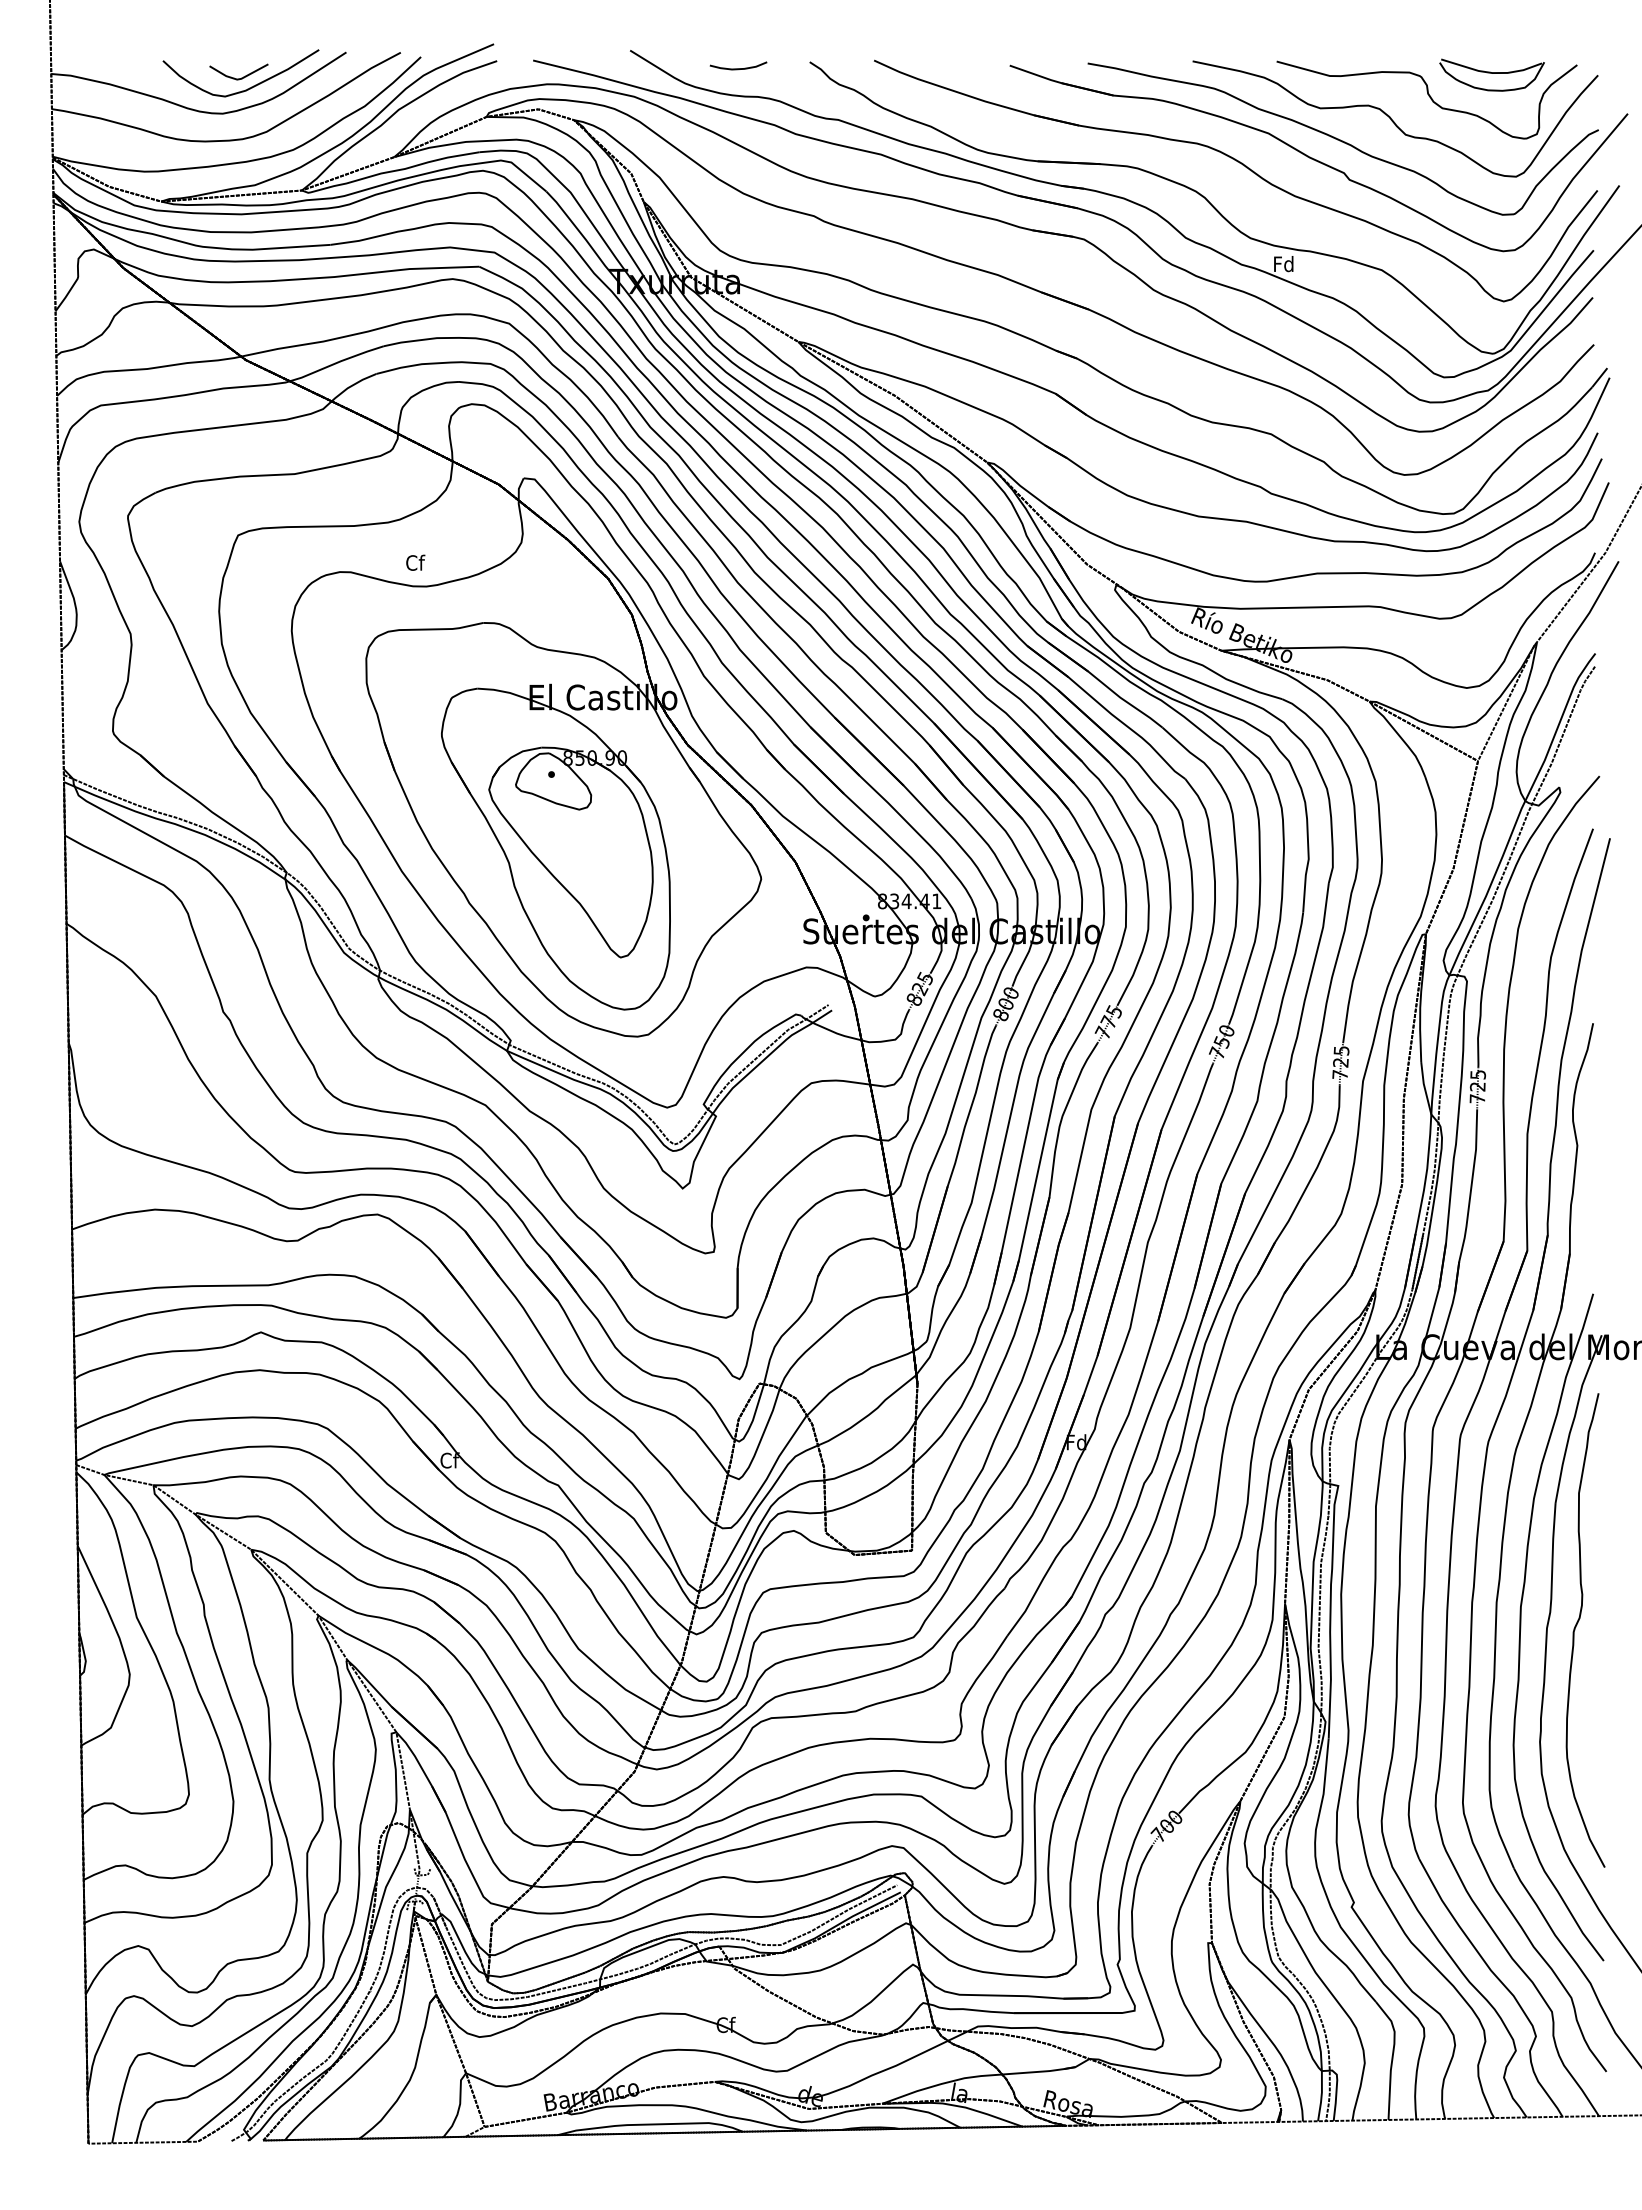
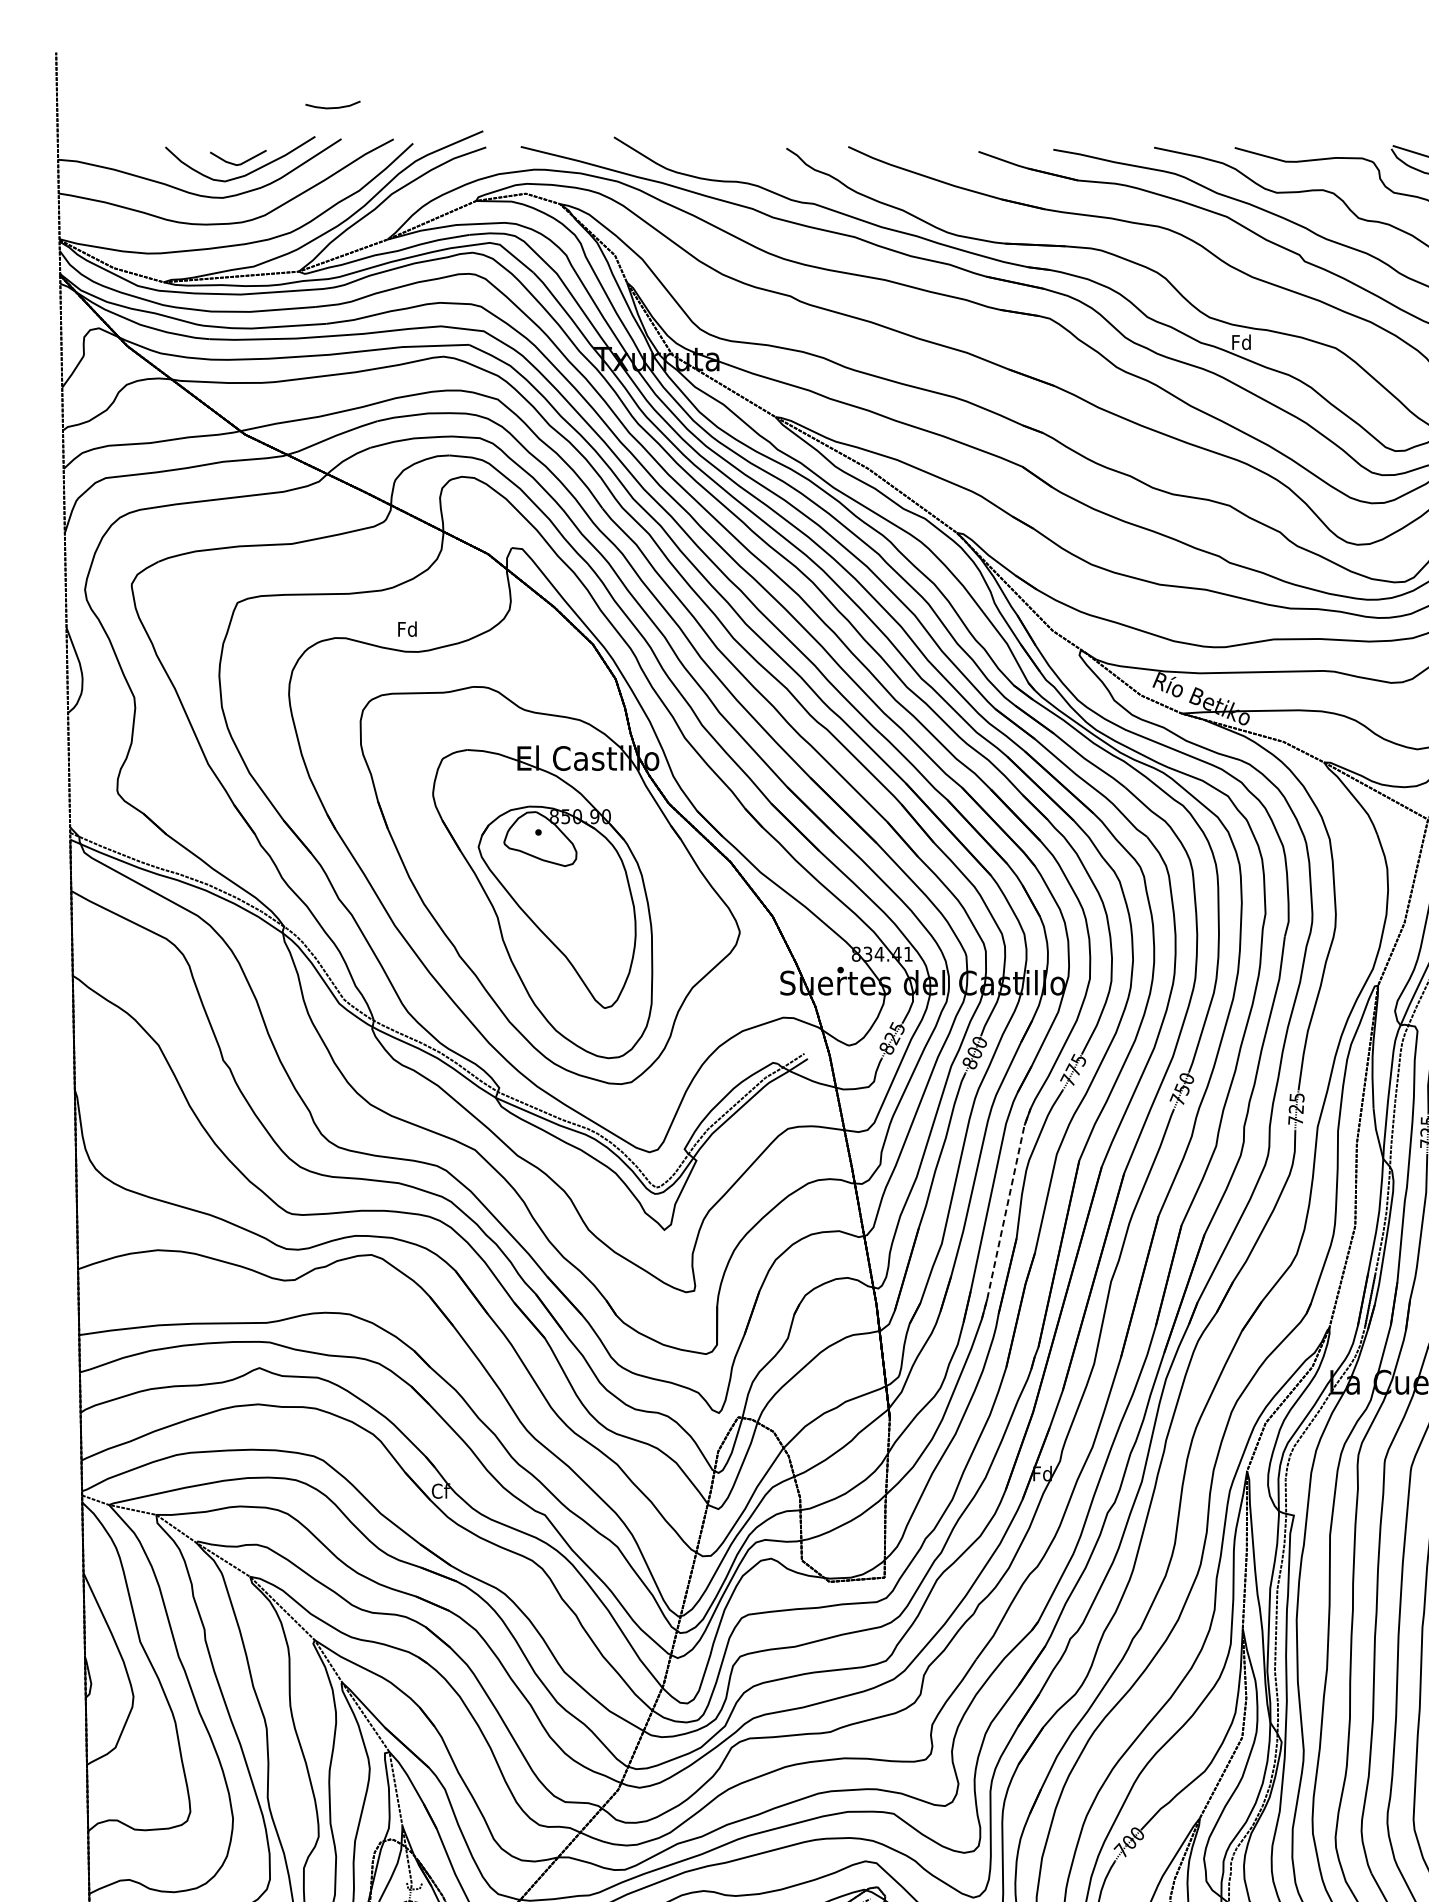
curve: (738, 68) -> (332, 107), moved
text: (415, 562) -> (407, 628), Cf -> Fd
line: (1038, 1171) -> (1006, 1213), solid -> dashed

